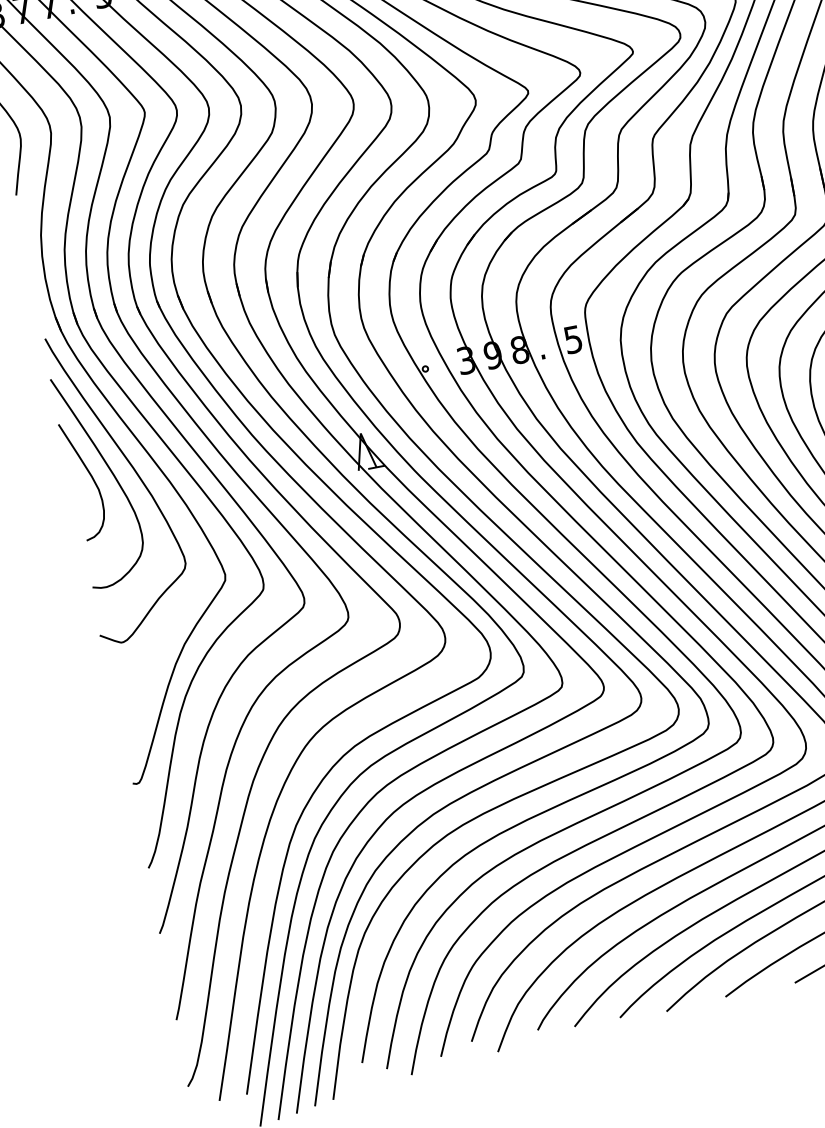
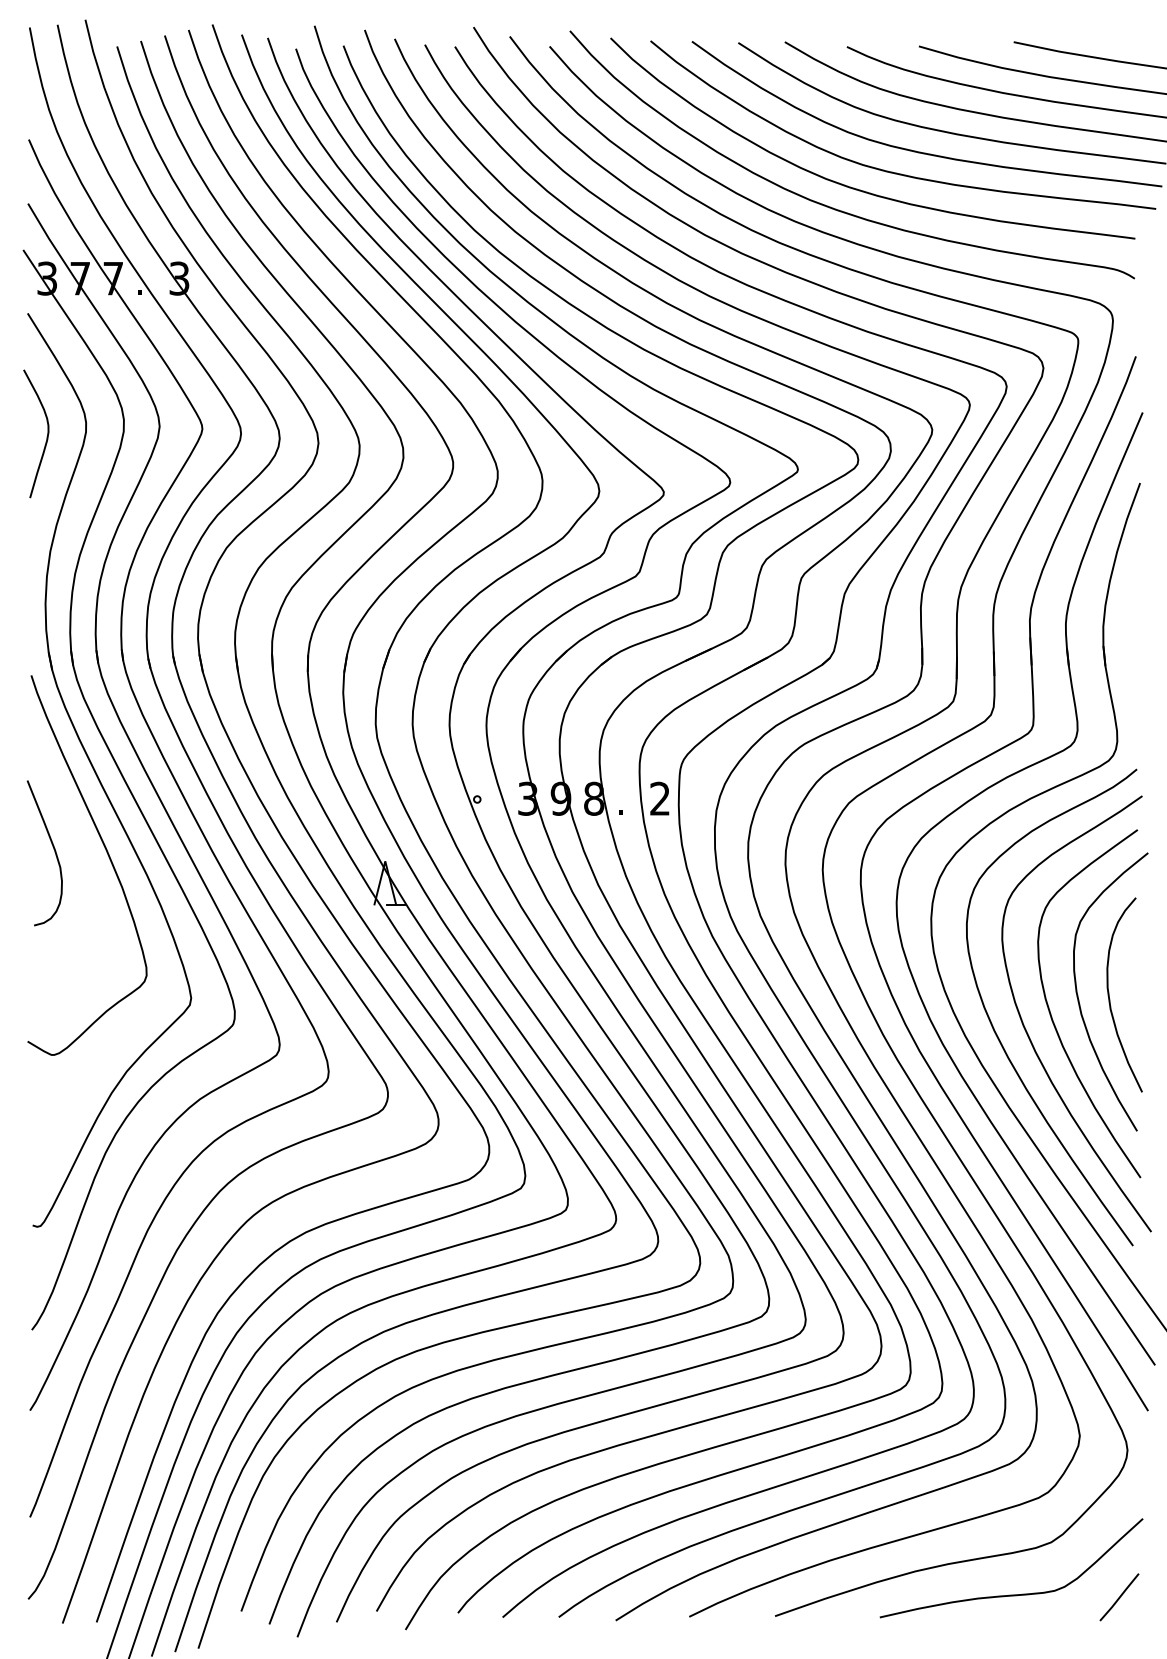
text: (572, 339) -> (659, 798), 5 -> 2
curve: (110, 472) -> (78, 849), removed

